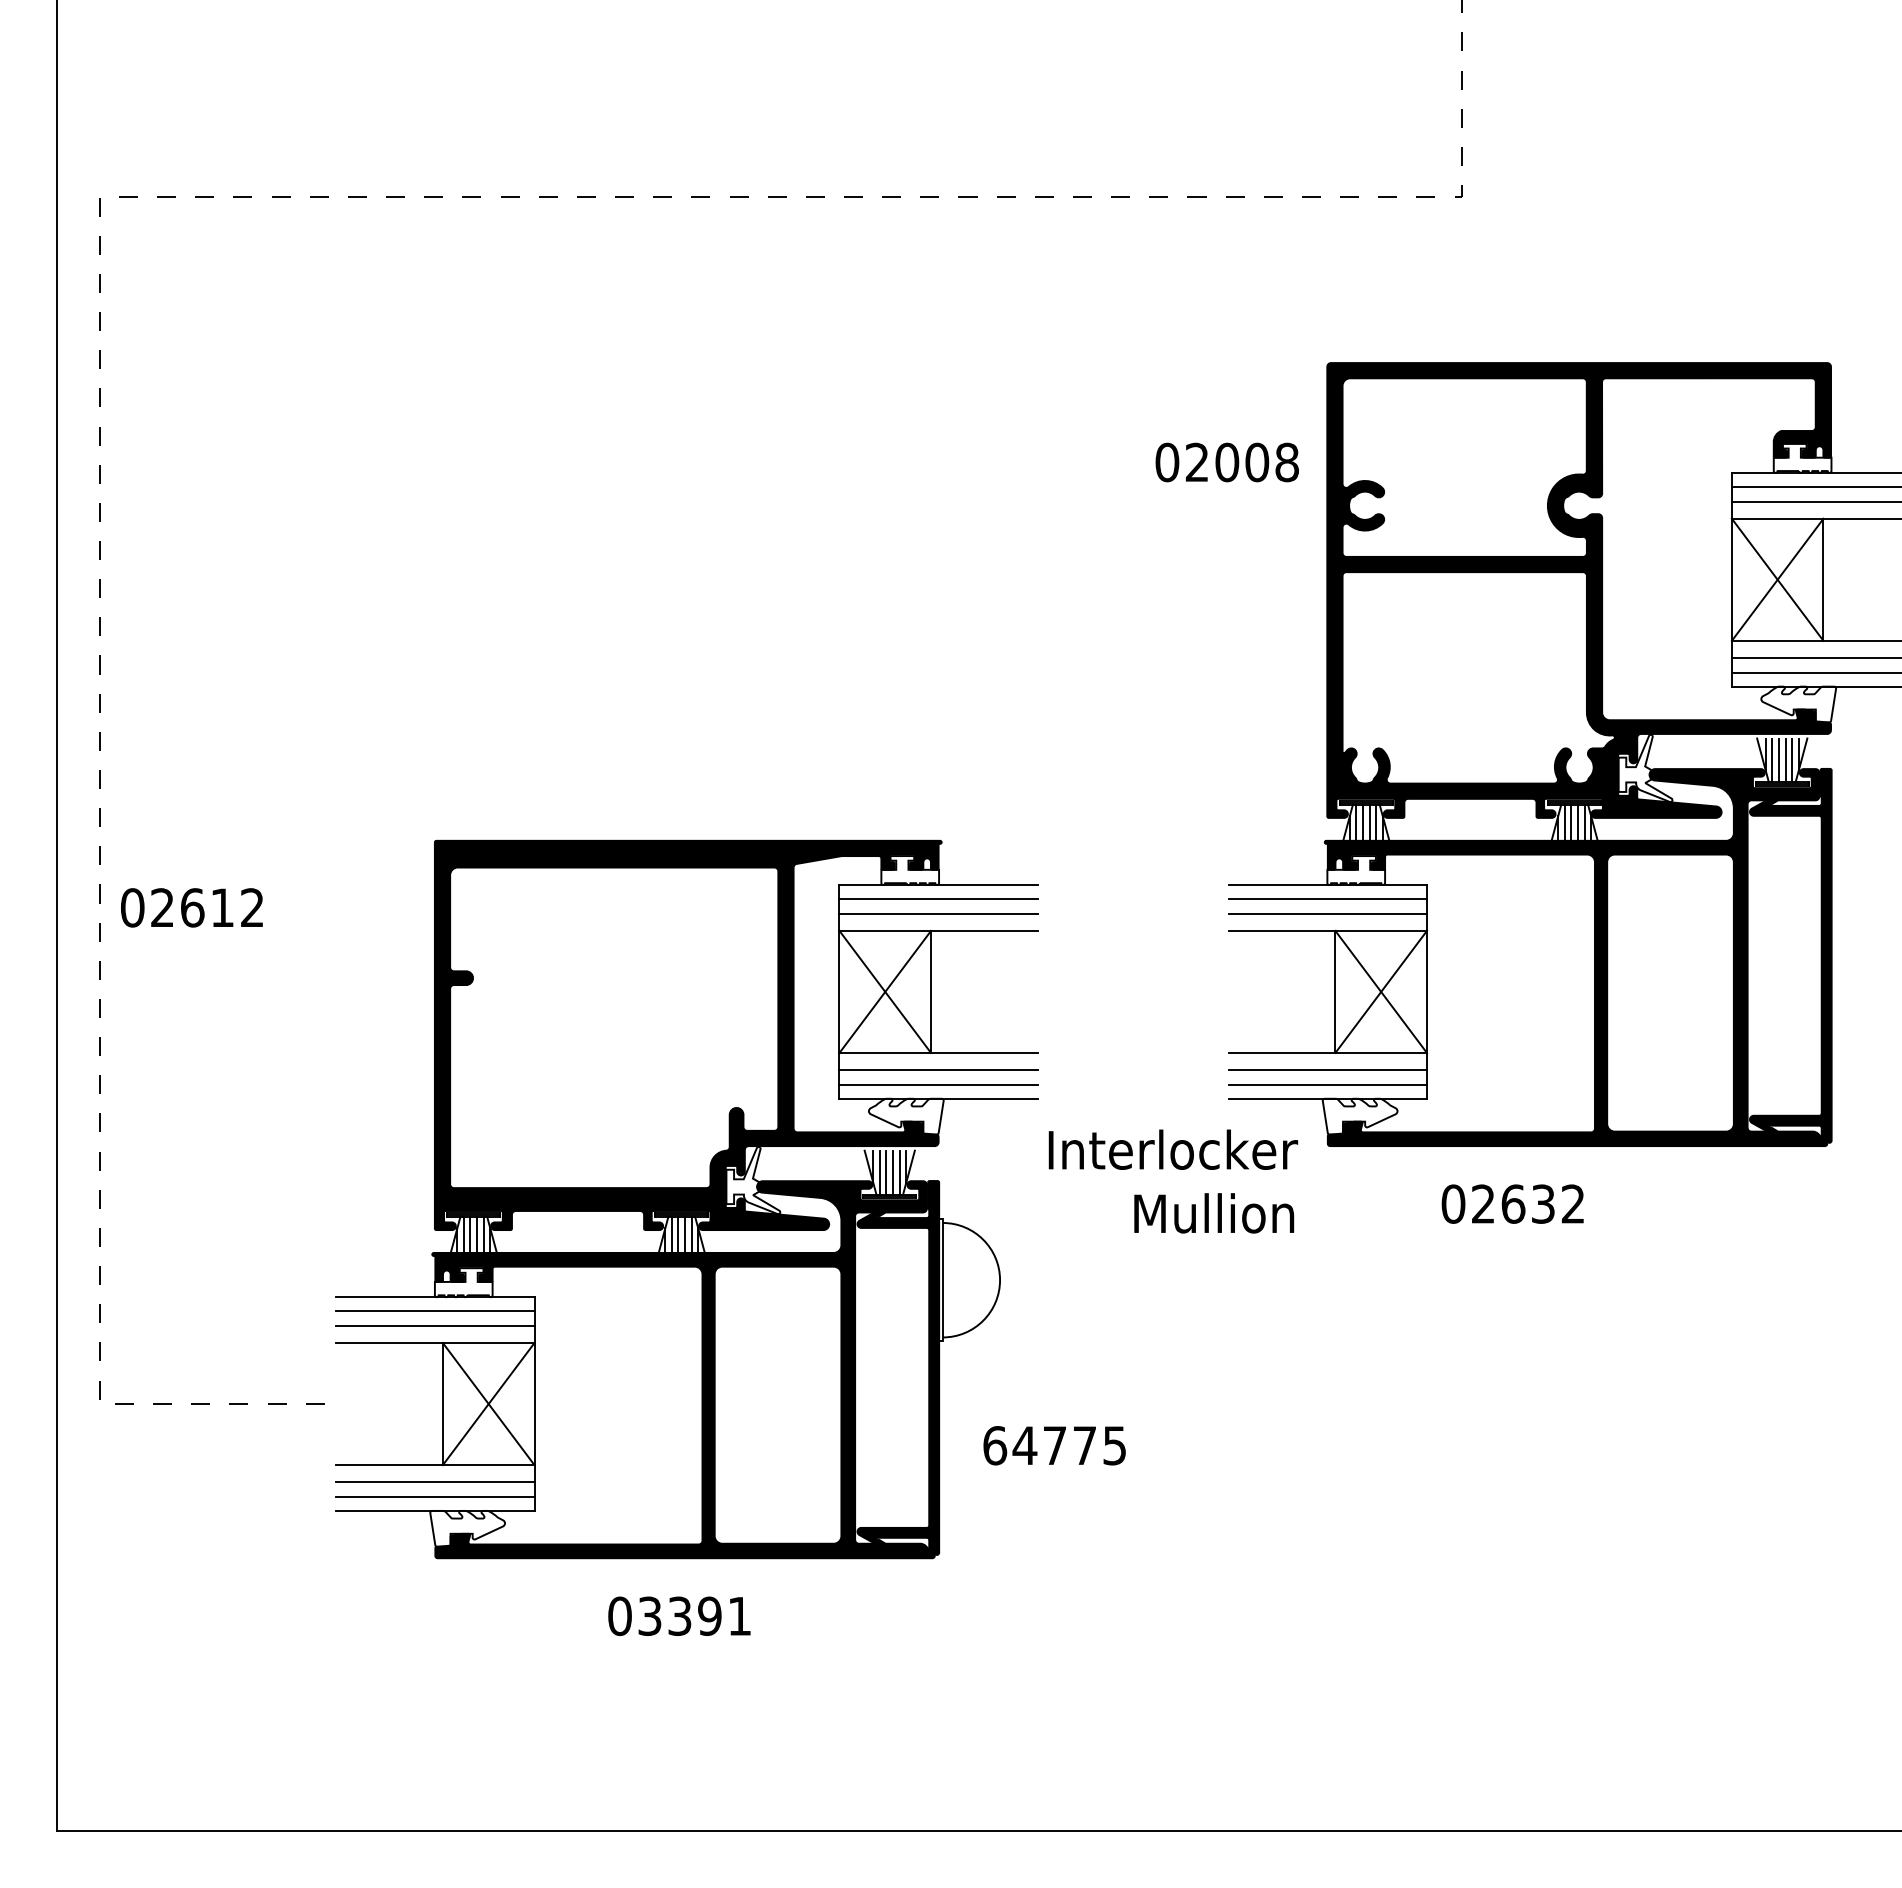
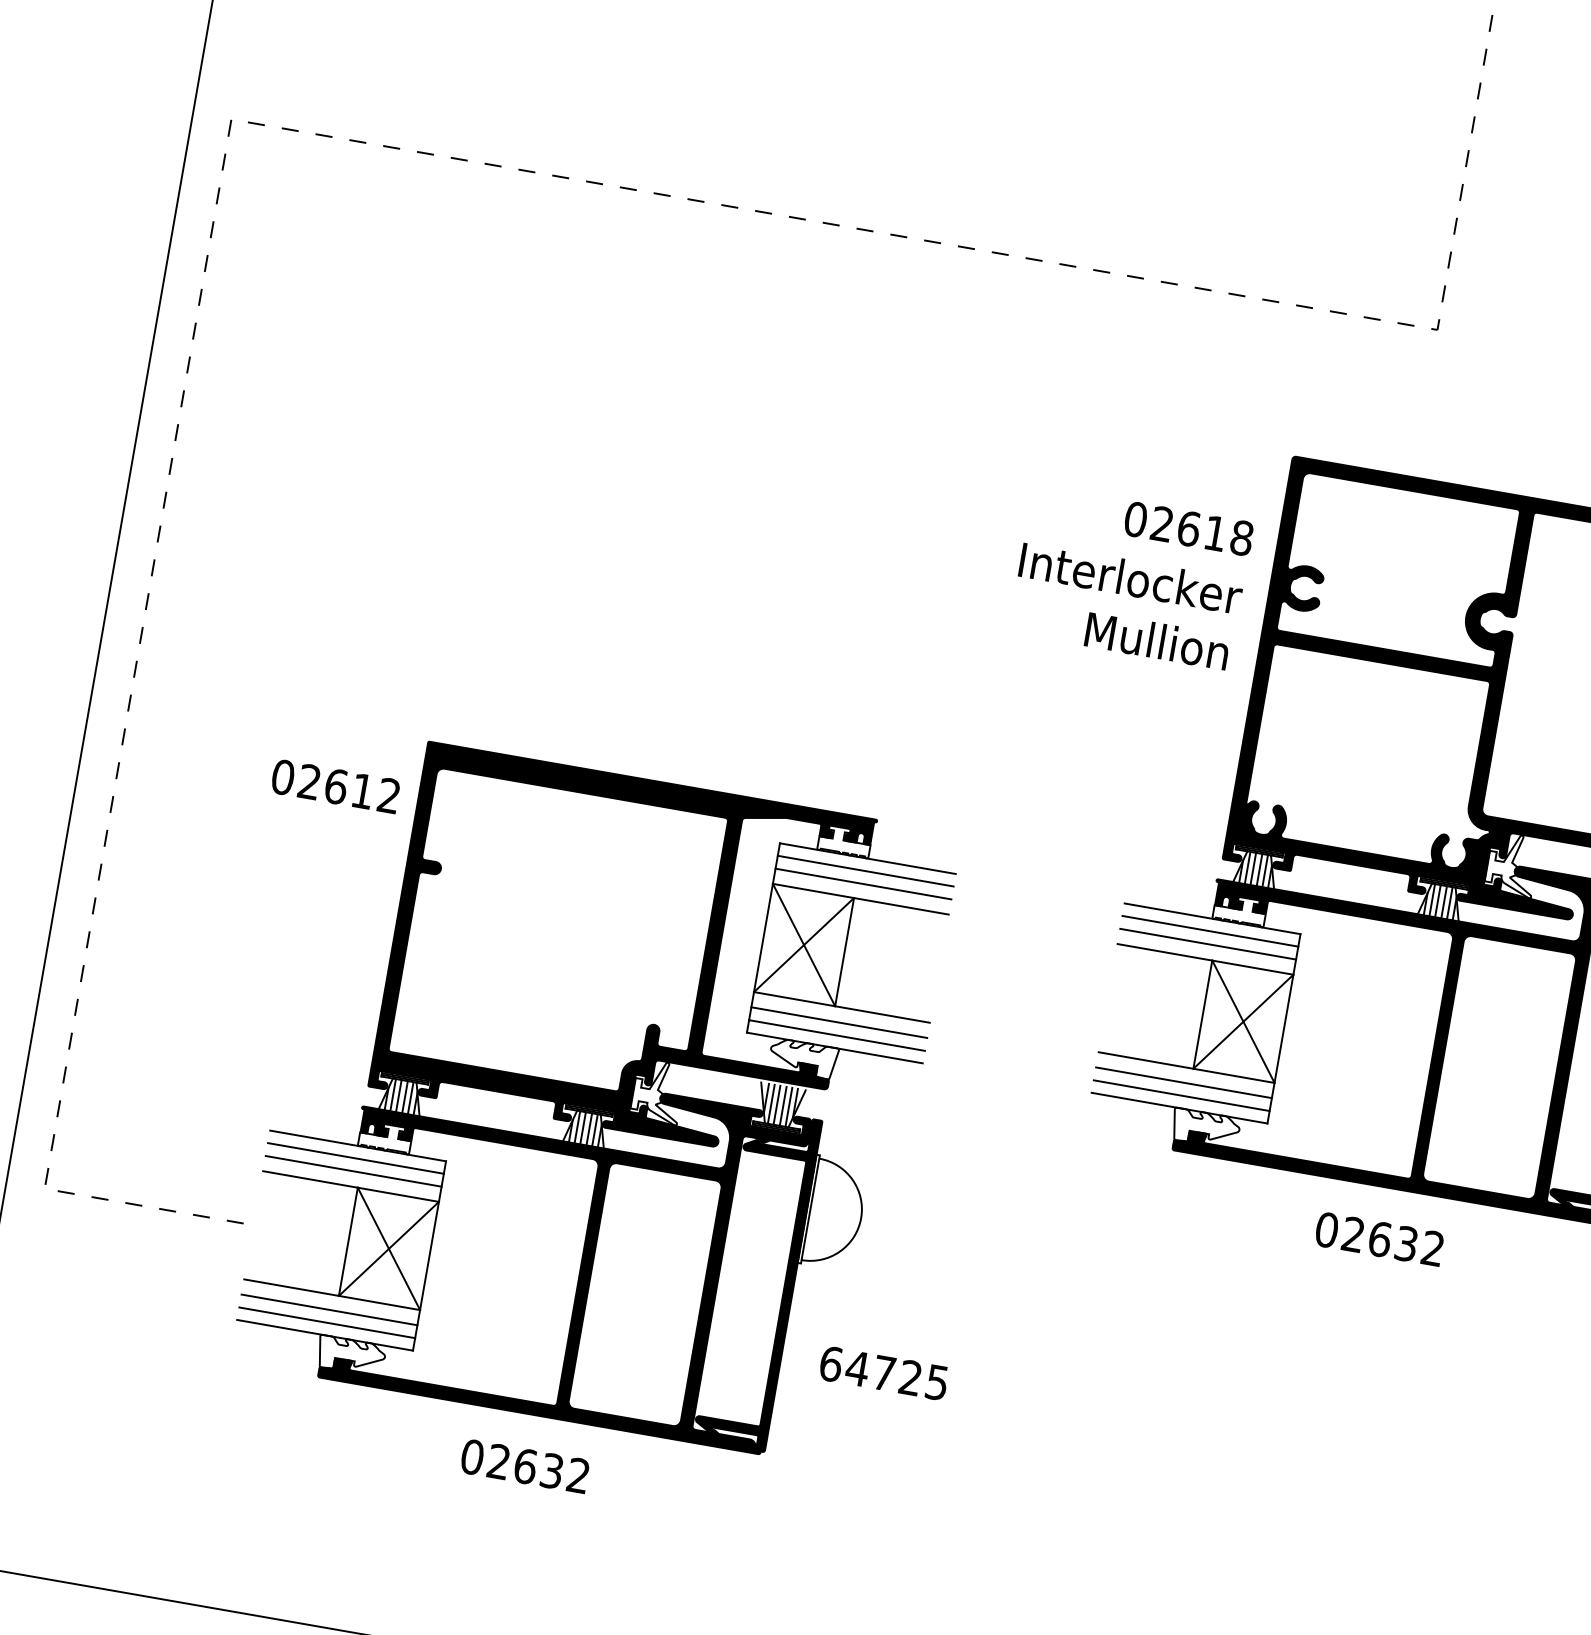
text: (1242, 462) -> (1202, 531), 02008 -> 02618
text: (191, 907) -> (335, 786), moved
text: (1173, 1181) -> (1126, 606), moved
text: (1512, 1203) -> (1379, 1238), moved
text: (1084, 1445) -> (910, 1377), 64775 -> 64725
text: (694, 1616) -> (538, 1468), 03391 -> 02632

